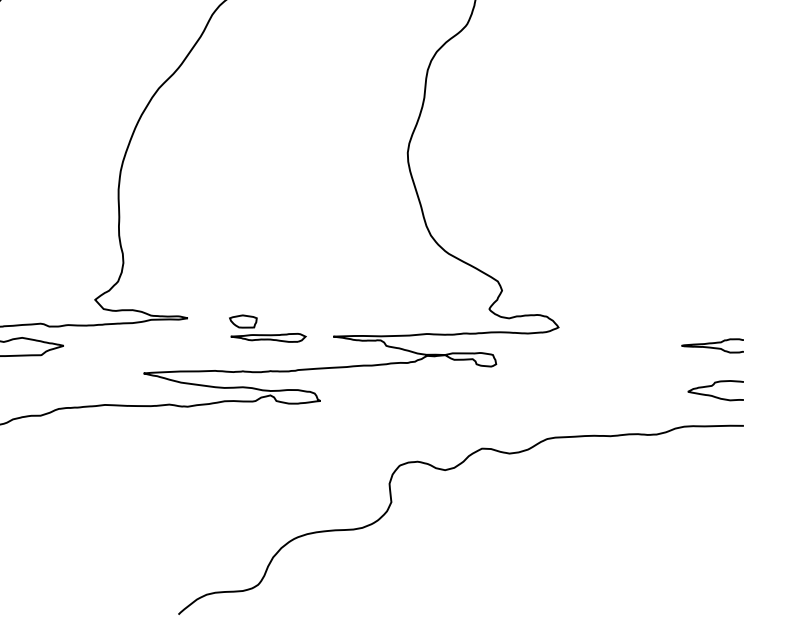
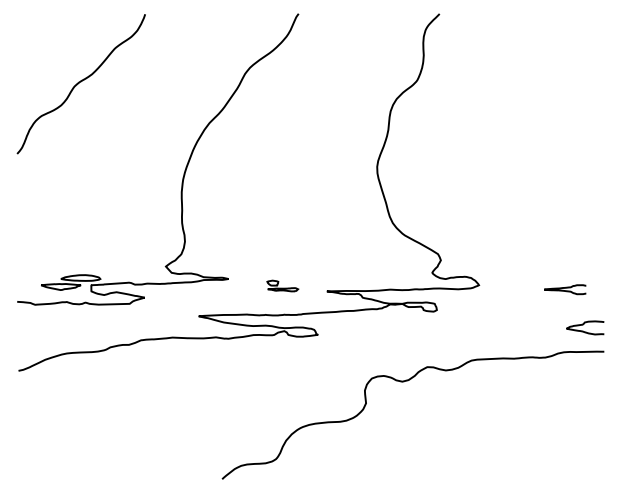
part: (267, 327) -> (282, 285), size x0.6
curve: (713, 344) -> (565, 288), moved

